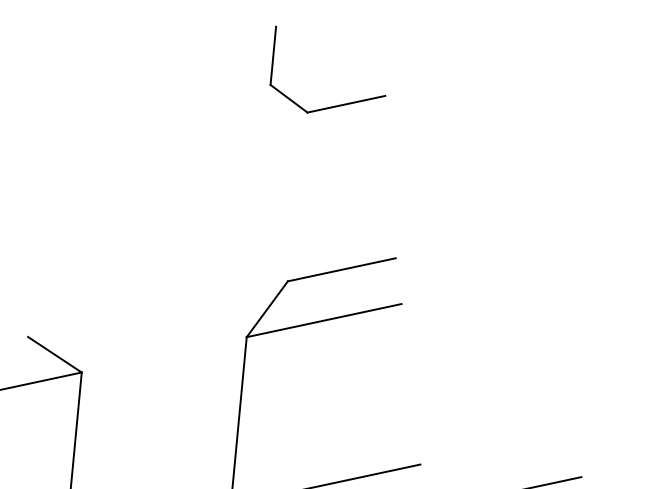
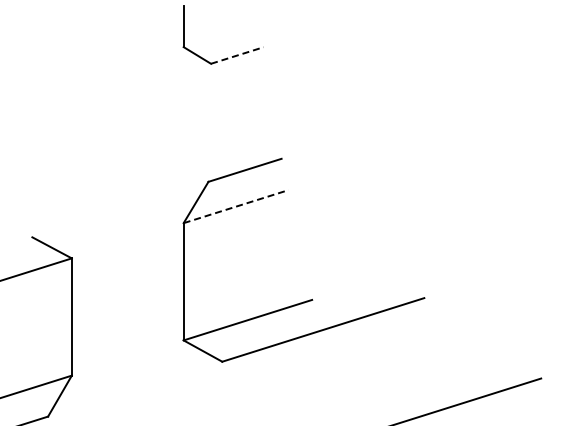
line: (346, 104) -> (237, 55), solid -> dashed
line: (324, 320) -> (236, 206), solid -> dashed

